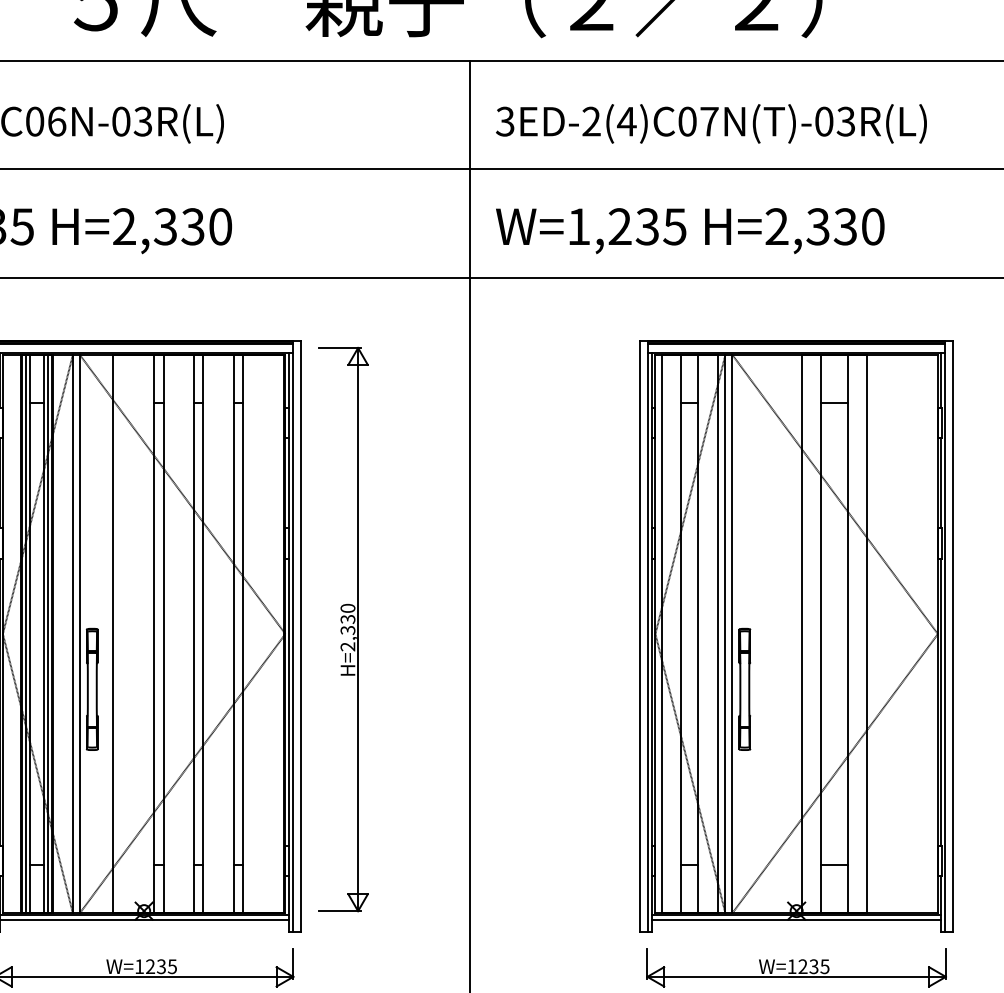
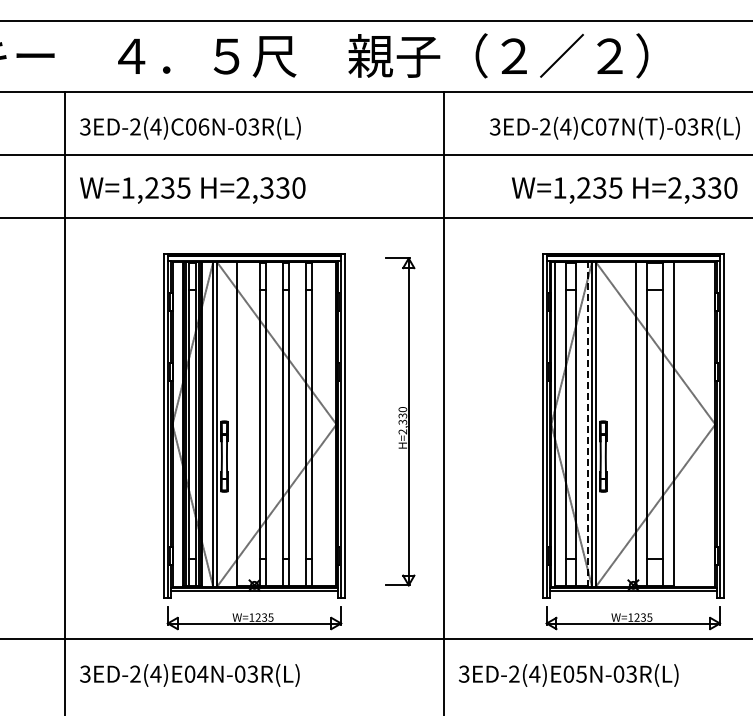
text: (710, 122) -> (614, 127), moved
text: (690, 231) -> (624, 190), moved
part: (343, 628) -> (400, 421), moved
line: (717, 632) -> (587, 423), solid -> dashed

